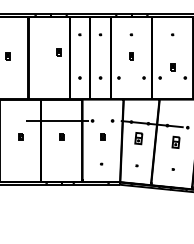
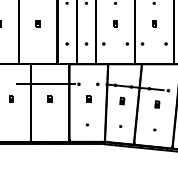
part: (58, 52) -> (37, 23), moved
part: (172, 67) -> (154, 23), moved
part: (138, 138) -> (122, 100), size x0.62
part: (175, 142) -> (156, 104), size x0.62

